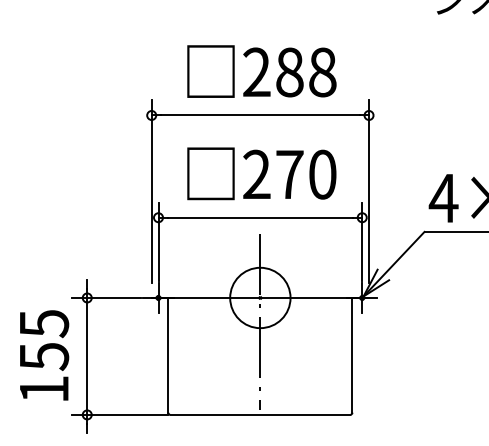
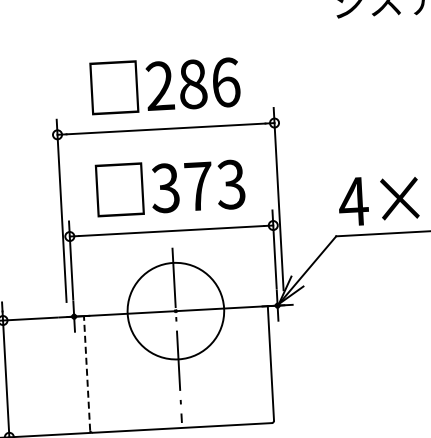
text: (322, 72) -> (225, 82), 288 -> 286
text: (289, 174) -> (198, 186), 270 -> 373
circle: (260, 297) -> (176, 310), size x1.6
line: (168, 354) -> (87, 372), solid -> dashed

